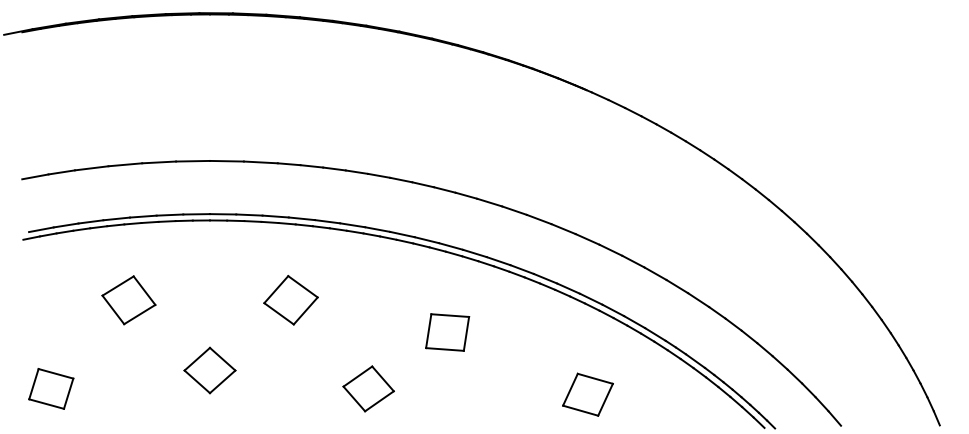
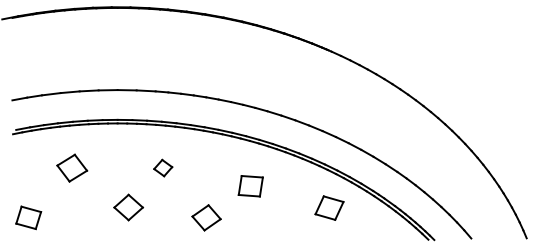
part: (291, 299) -> (163, 167), size x0.6
part: (209, 370) -> (128, 207), moved
part: (587, 393) -> (329, 207), moved

